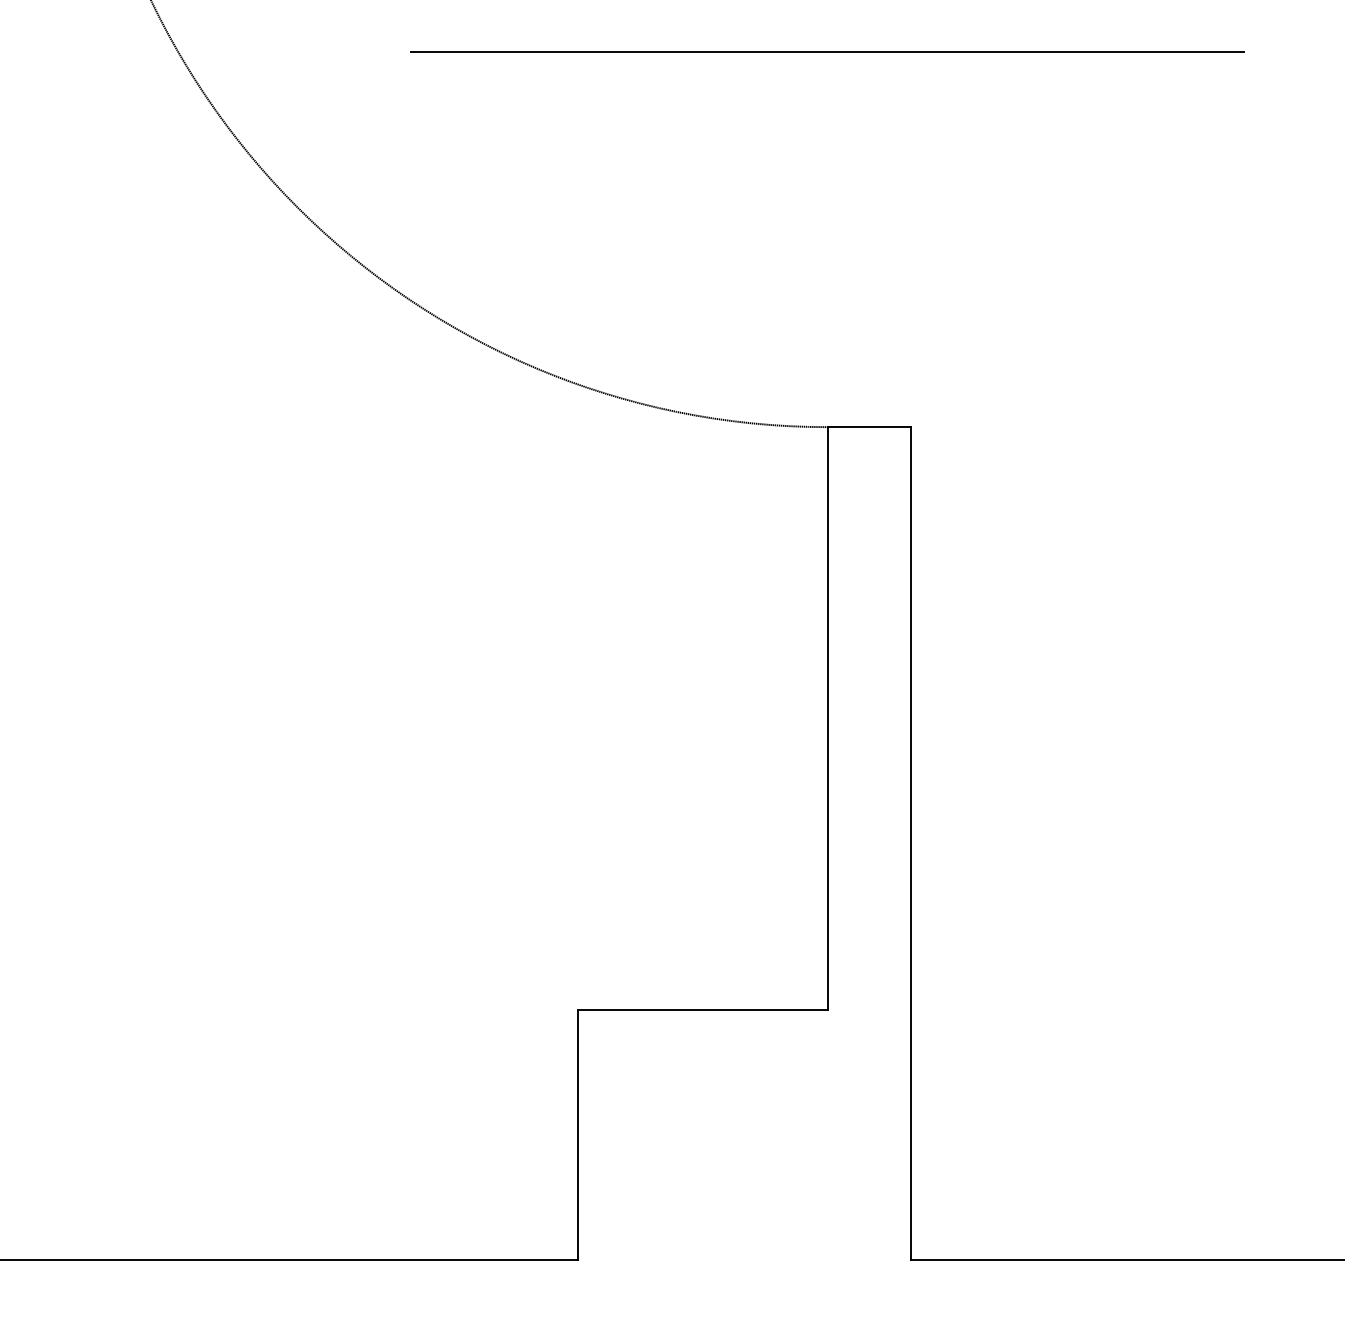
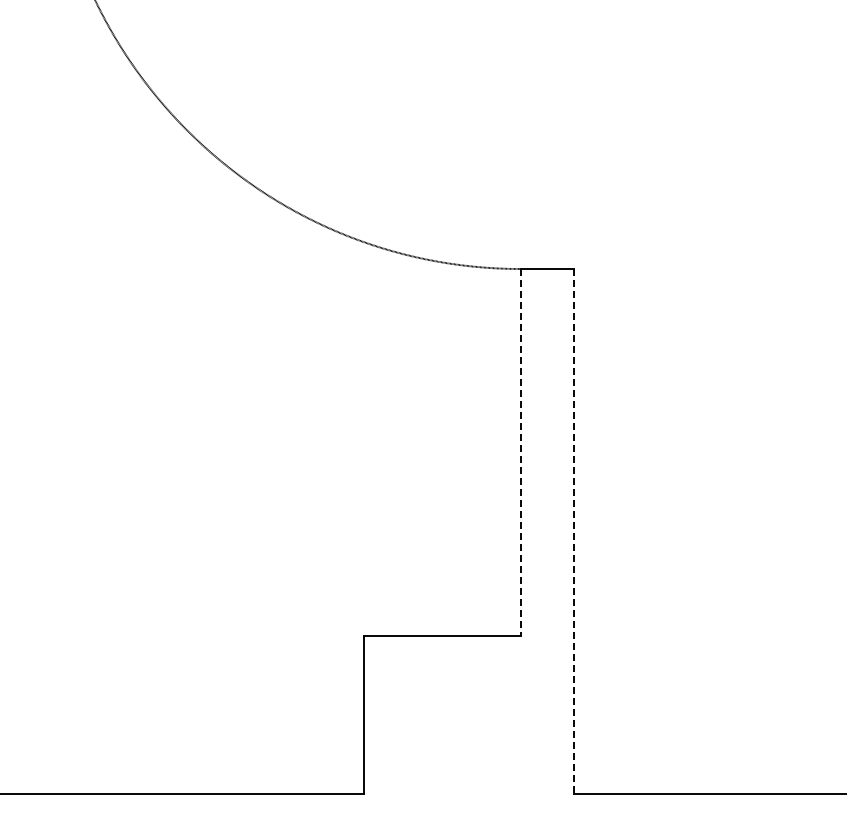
line: (828, 53) -> (521, 33), removed
line: (828, 718) -> (521, 452), solid -> dashed
line: (910, 844) -> (573, 531), solid -> dashed

